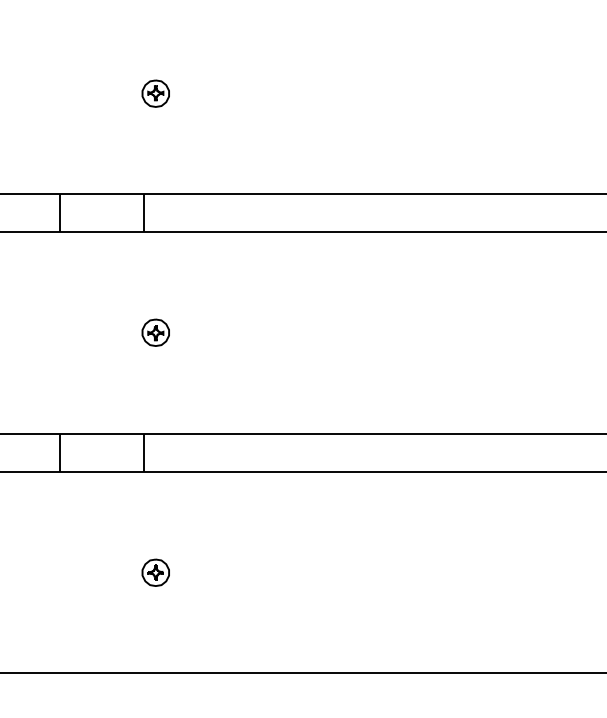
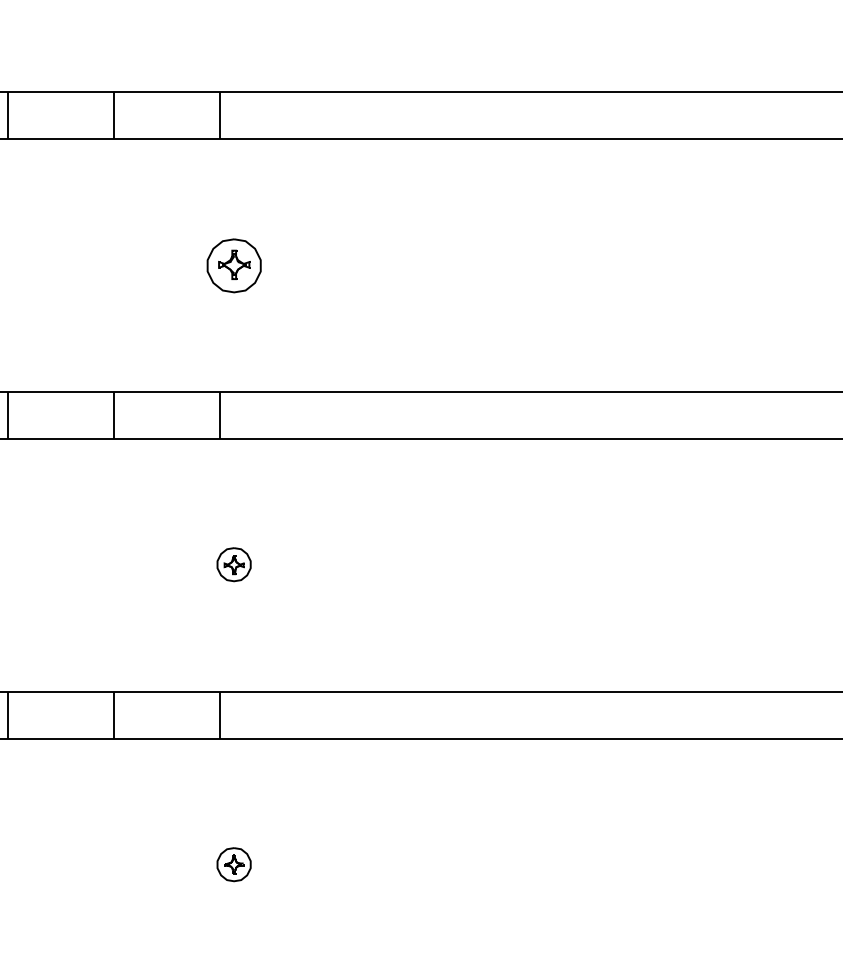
part: (155, 93) -> (233, 265), size x1.6

